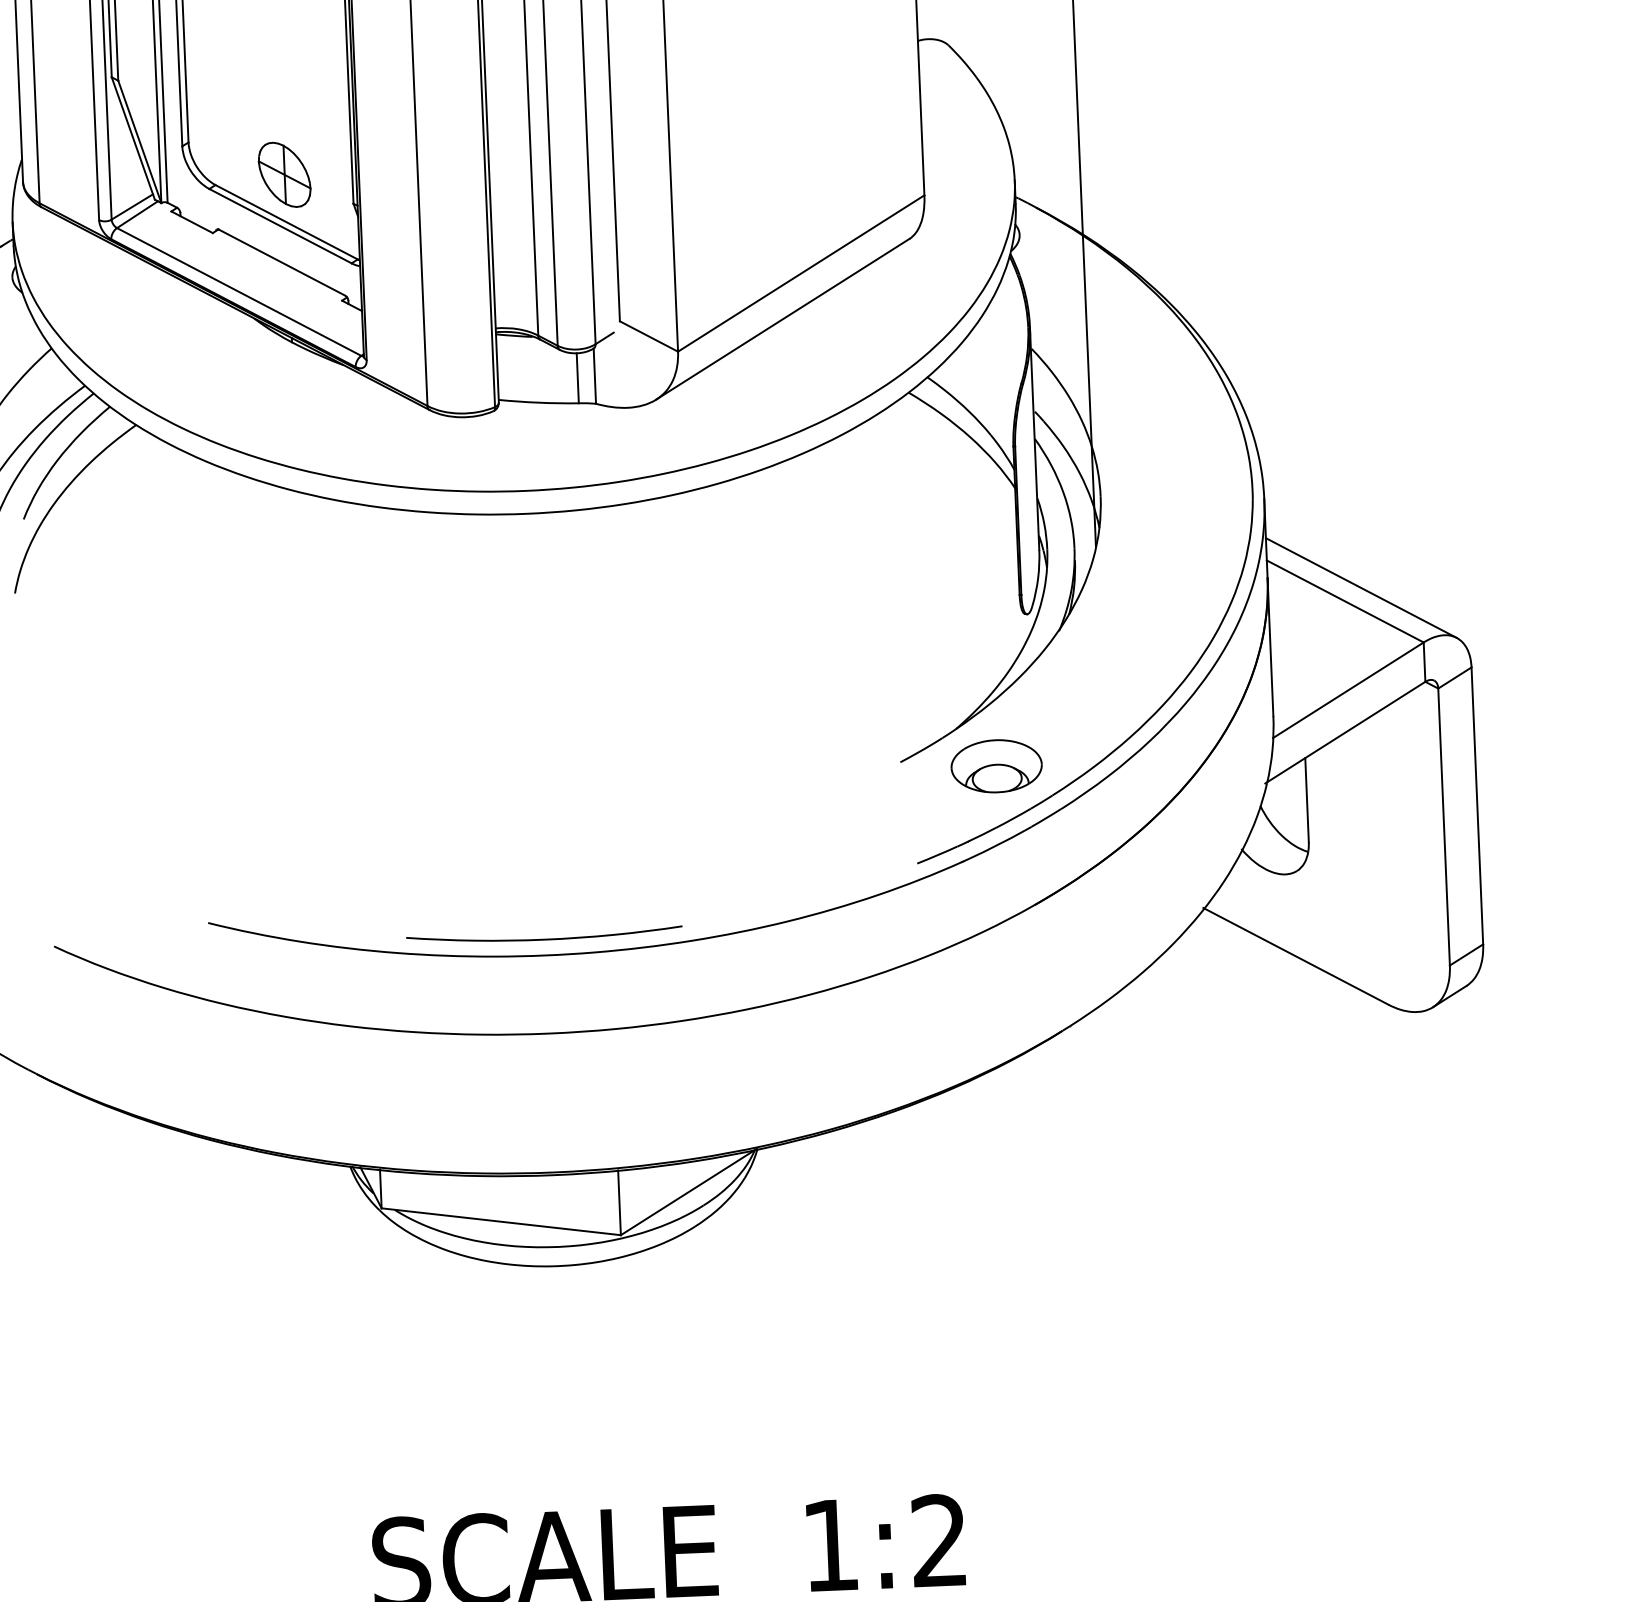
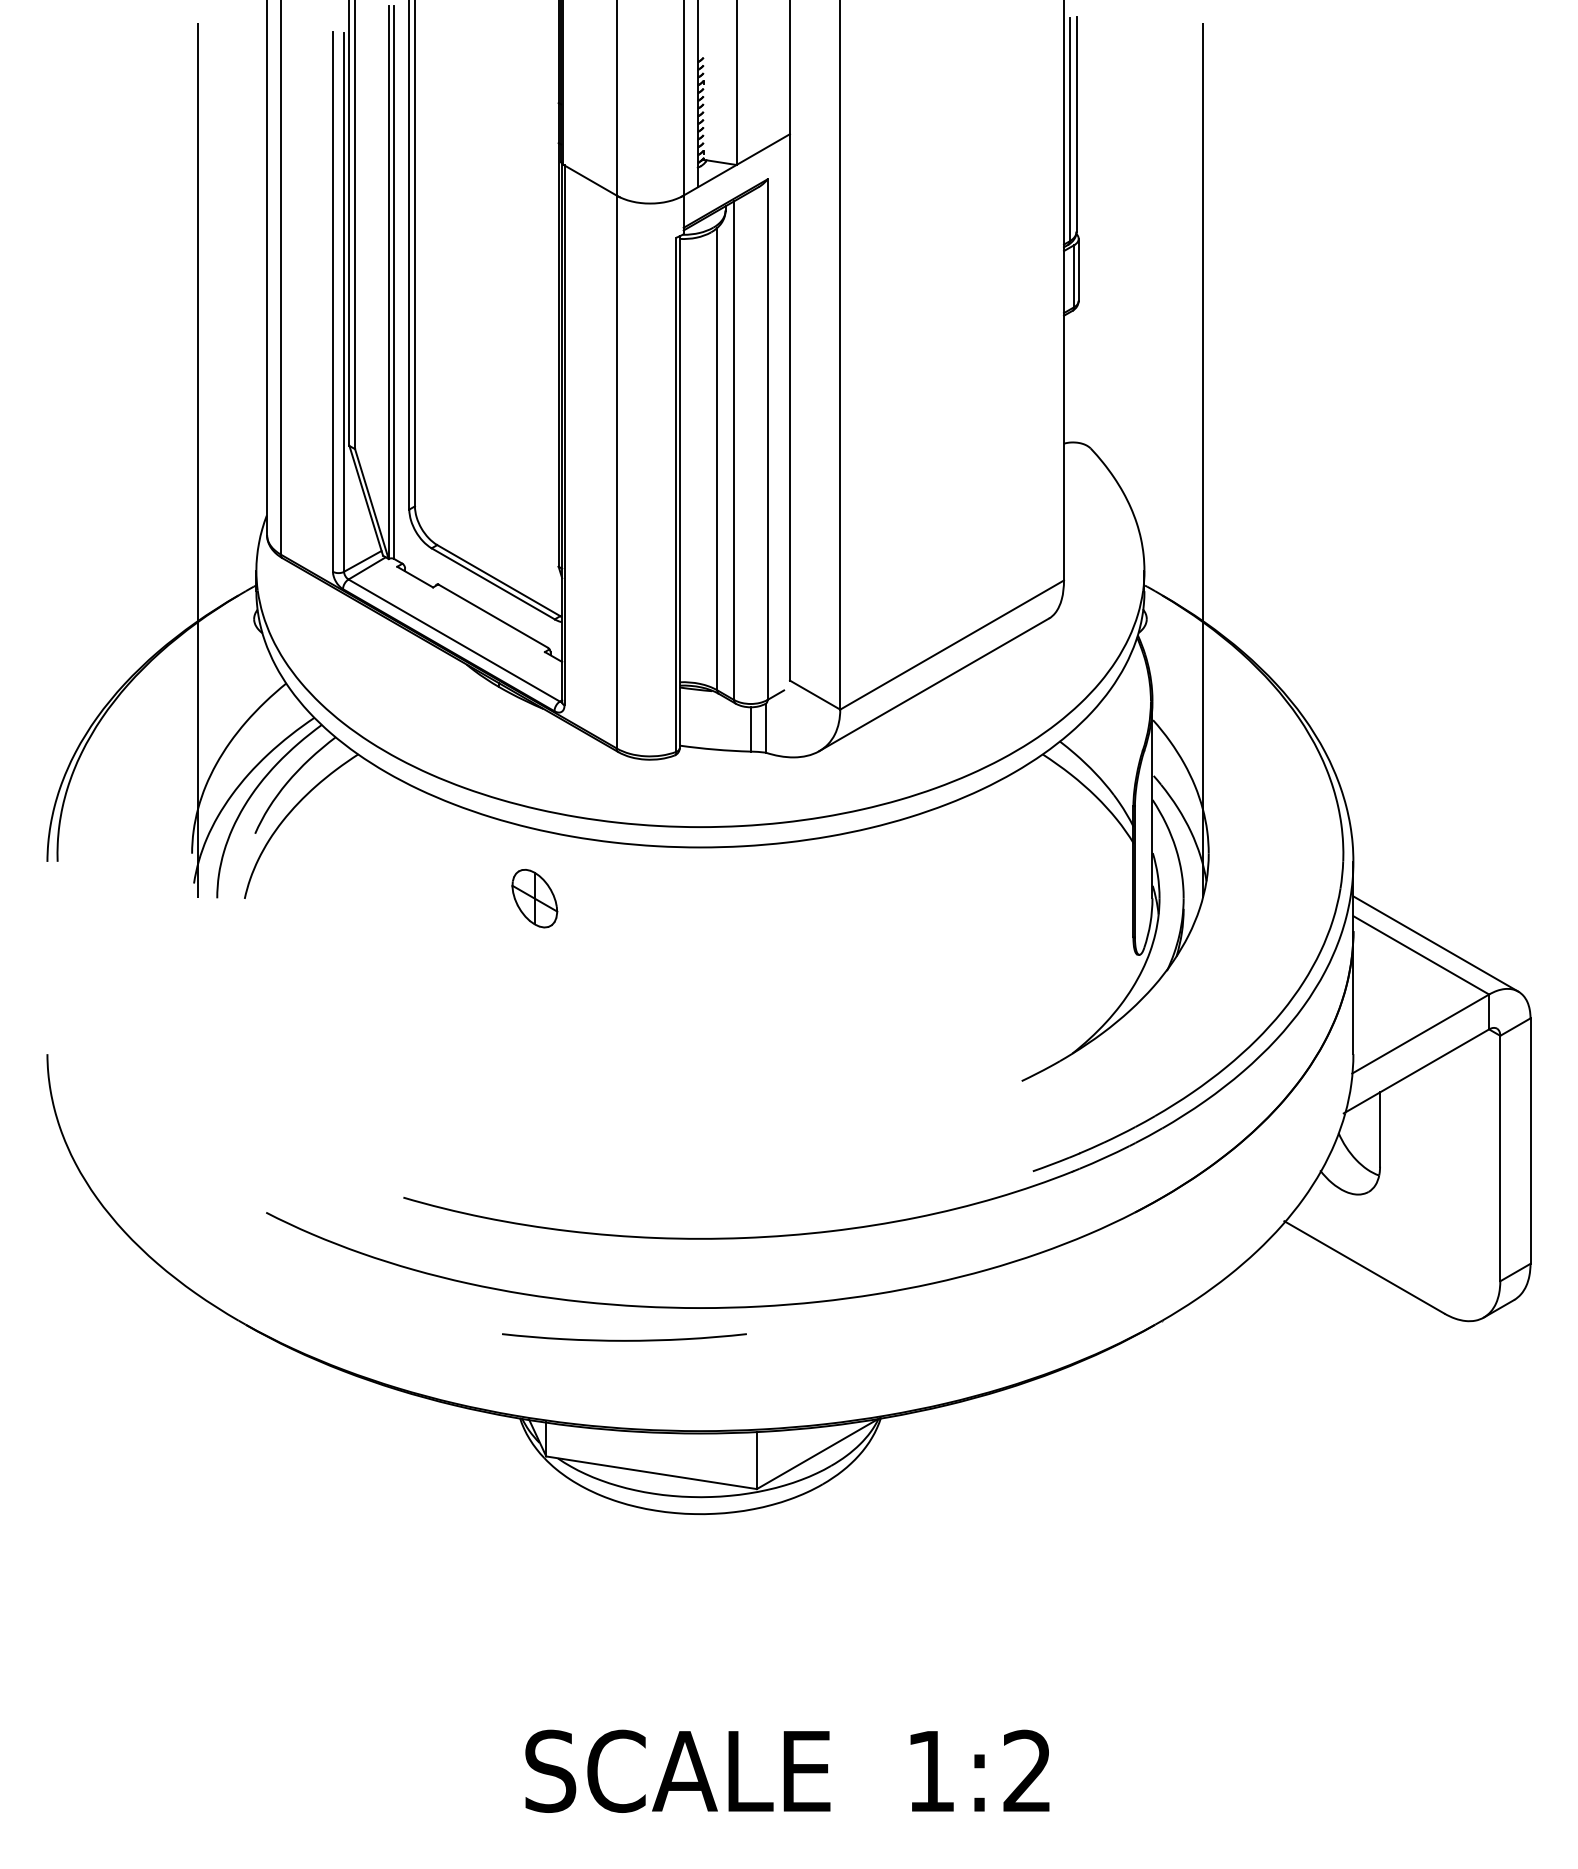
part: (284, 174) -> (534, 898), moved
part: (996, 766) -> (1106, 1088), removed
curve: (544, 939) -> (624, 1340), moved

